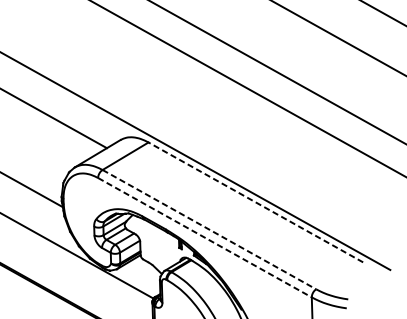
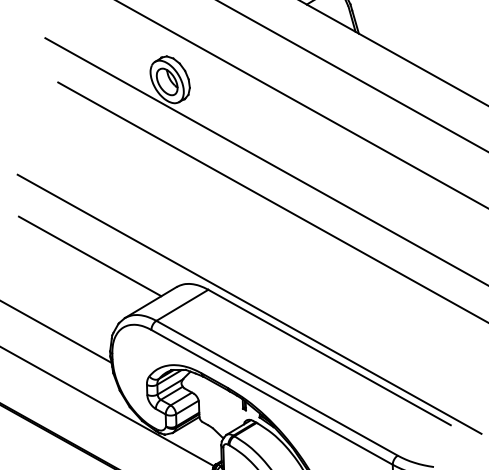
line: (255, 202) -> (329, 357), dashed -> solid
line: (209, 229) -> (277, 388), dashed -> solid
line: (205, 237) -> (272, 397), dashed -> solid

